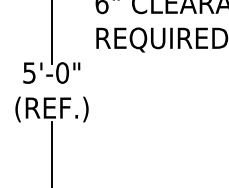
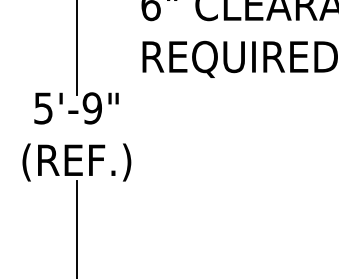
text: (62, 72) -> (92, 107), 5'-0" -> 5'-9"

